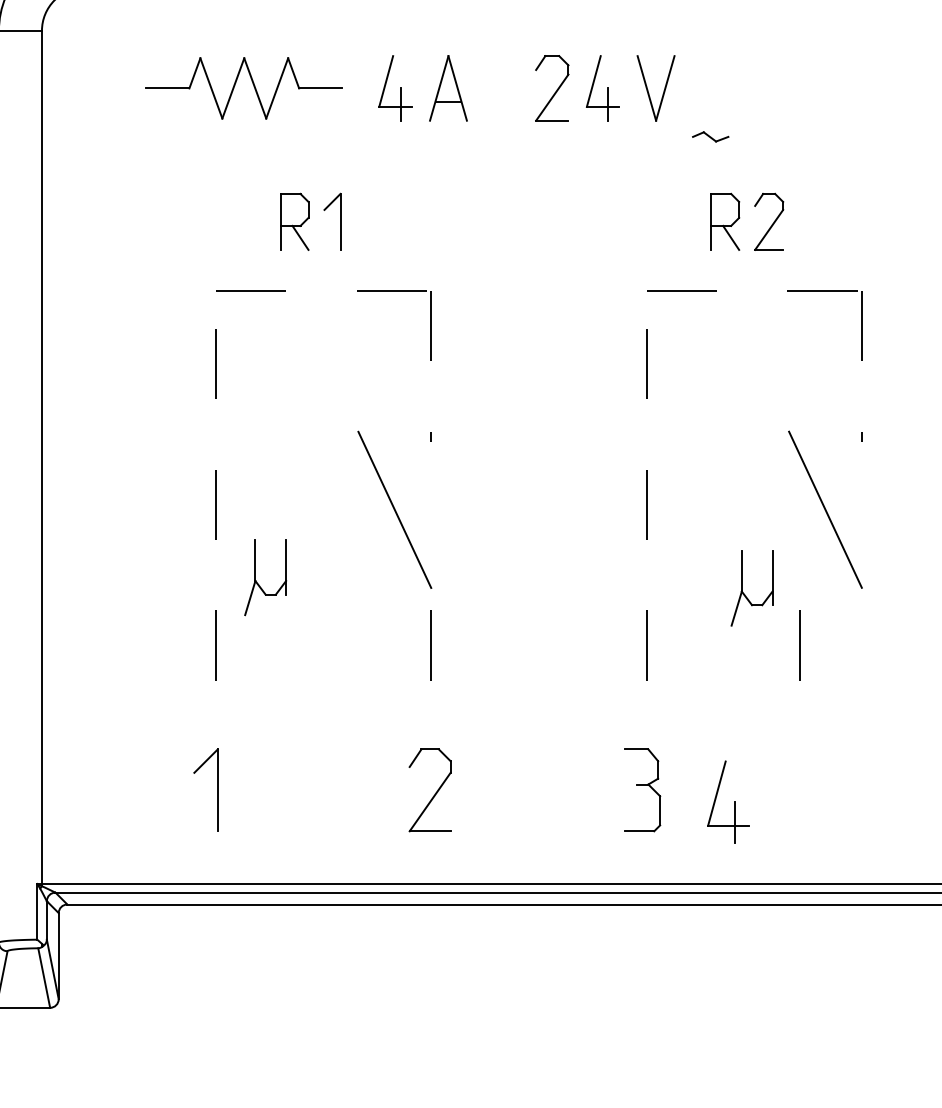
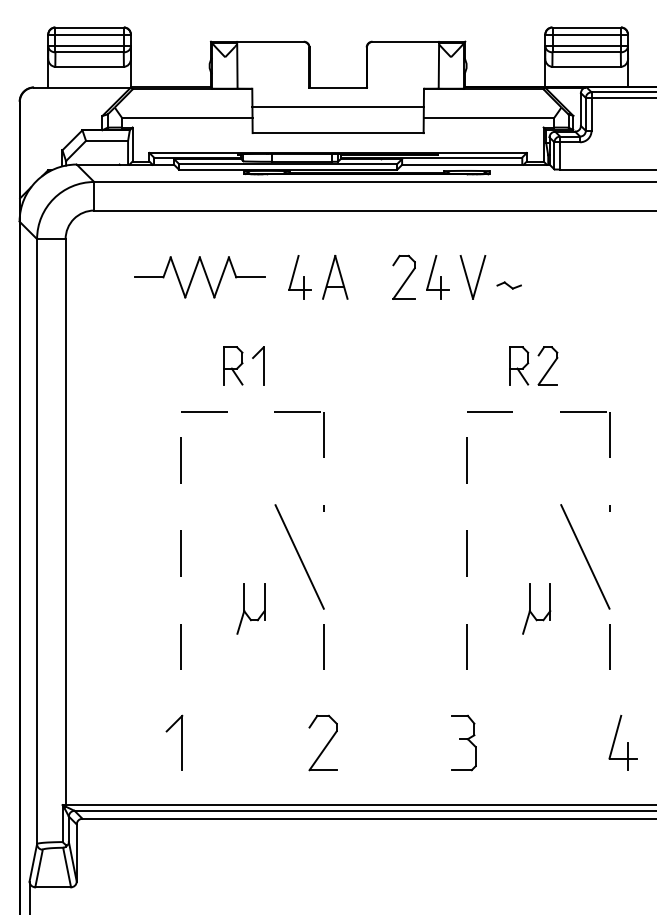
part: (709, 136) -> (508, 285), moved
part: (264, 577) -> (250, 608), moved
line: (800, 644) -> (609, 646), moved
part: (727, 801) -> (622, 742), moved

